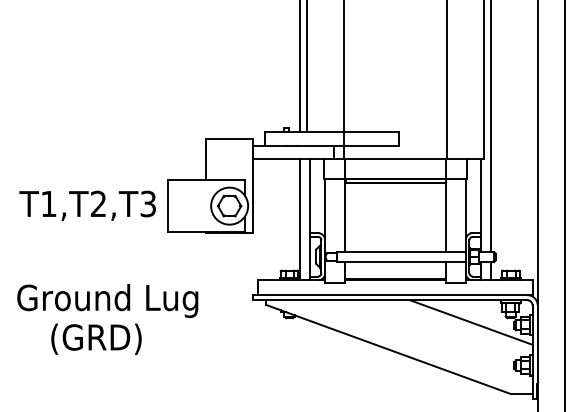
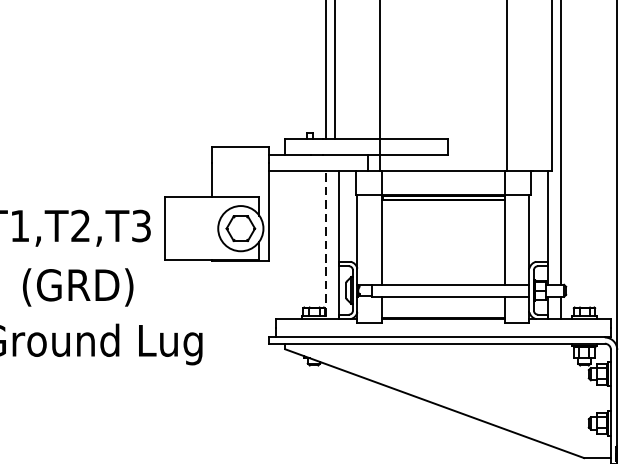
line: (299, 218) -> (326, 243), solid -> dashed
line: (471, 322) -> (536, 370), removed
text: (96, 338) -> (78, 286), moved

